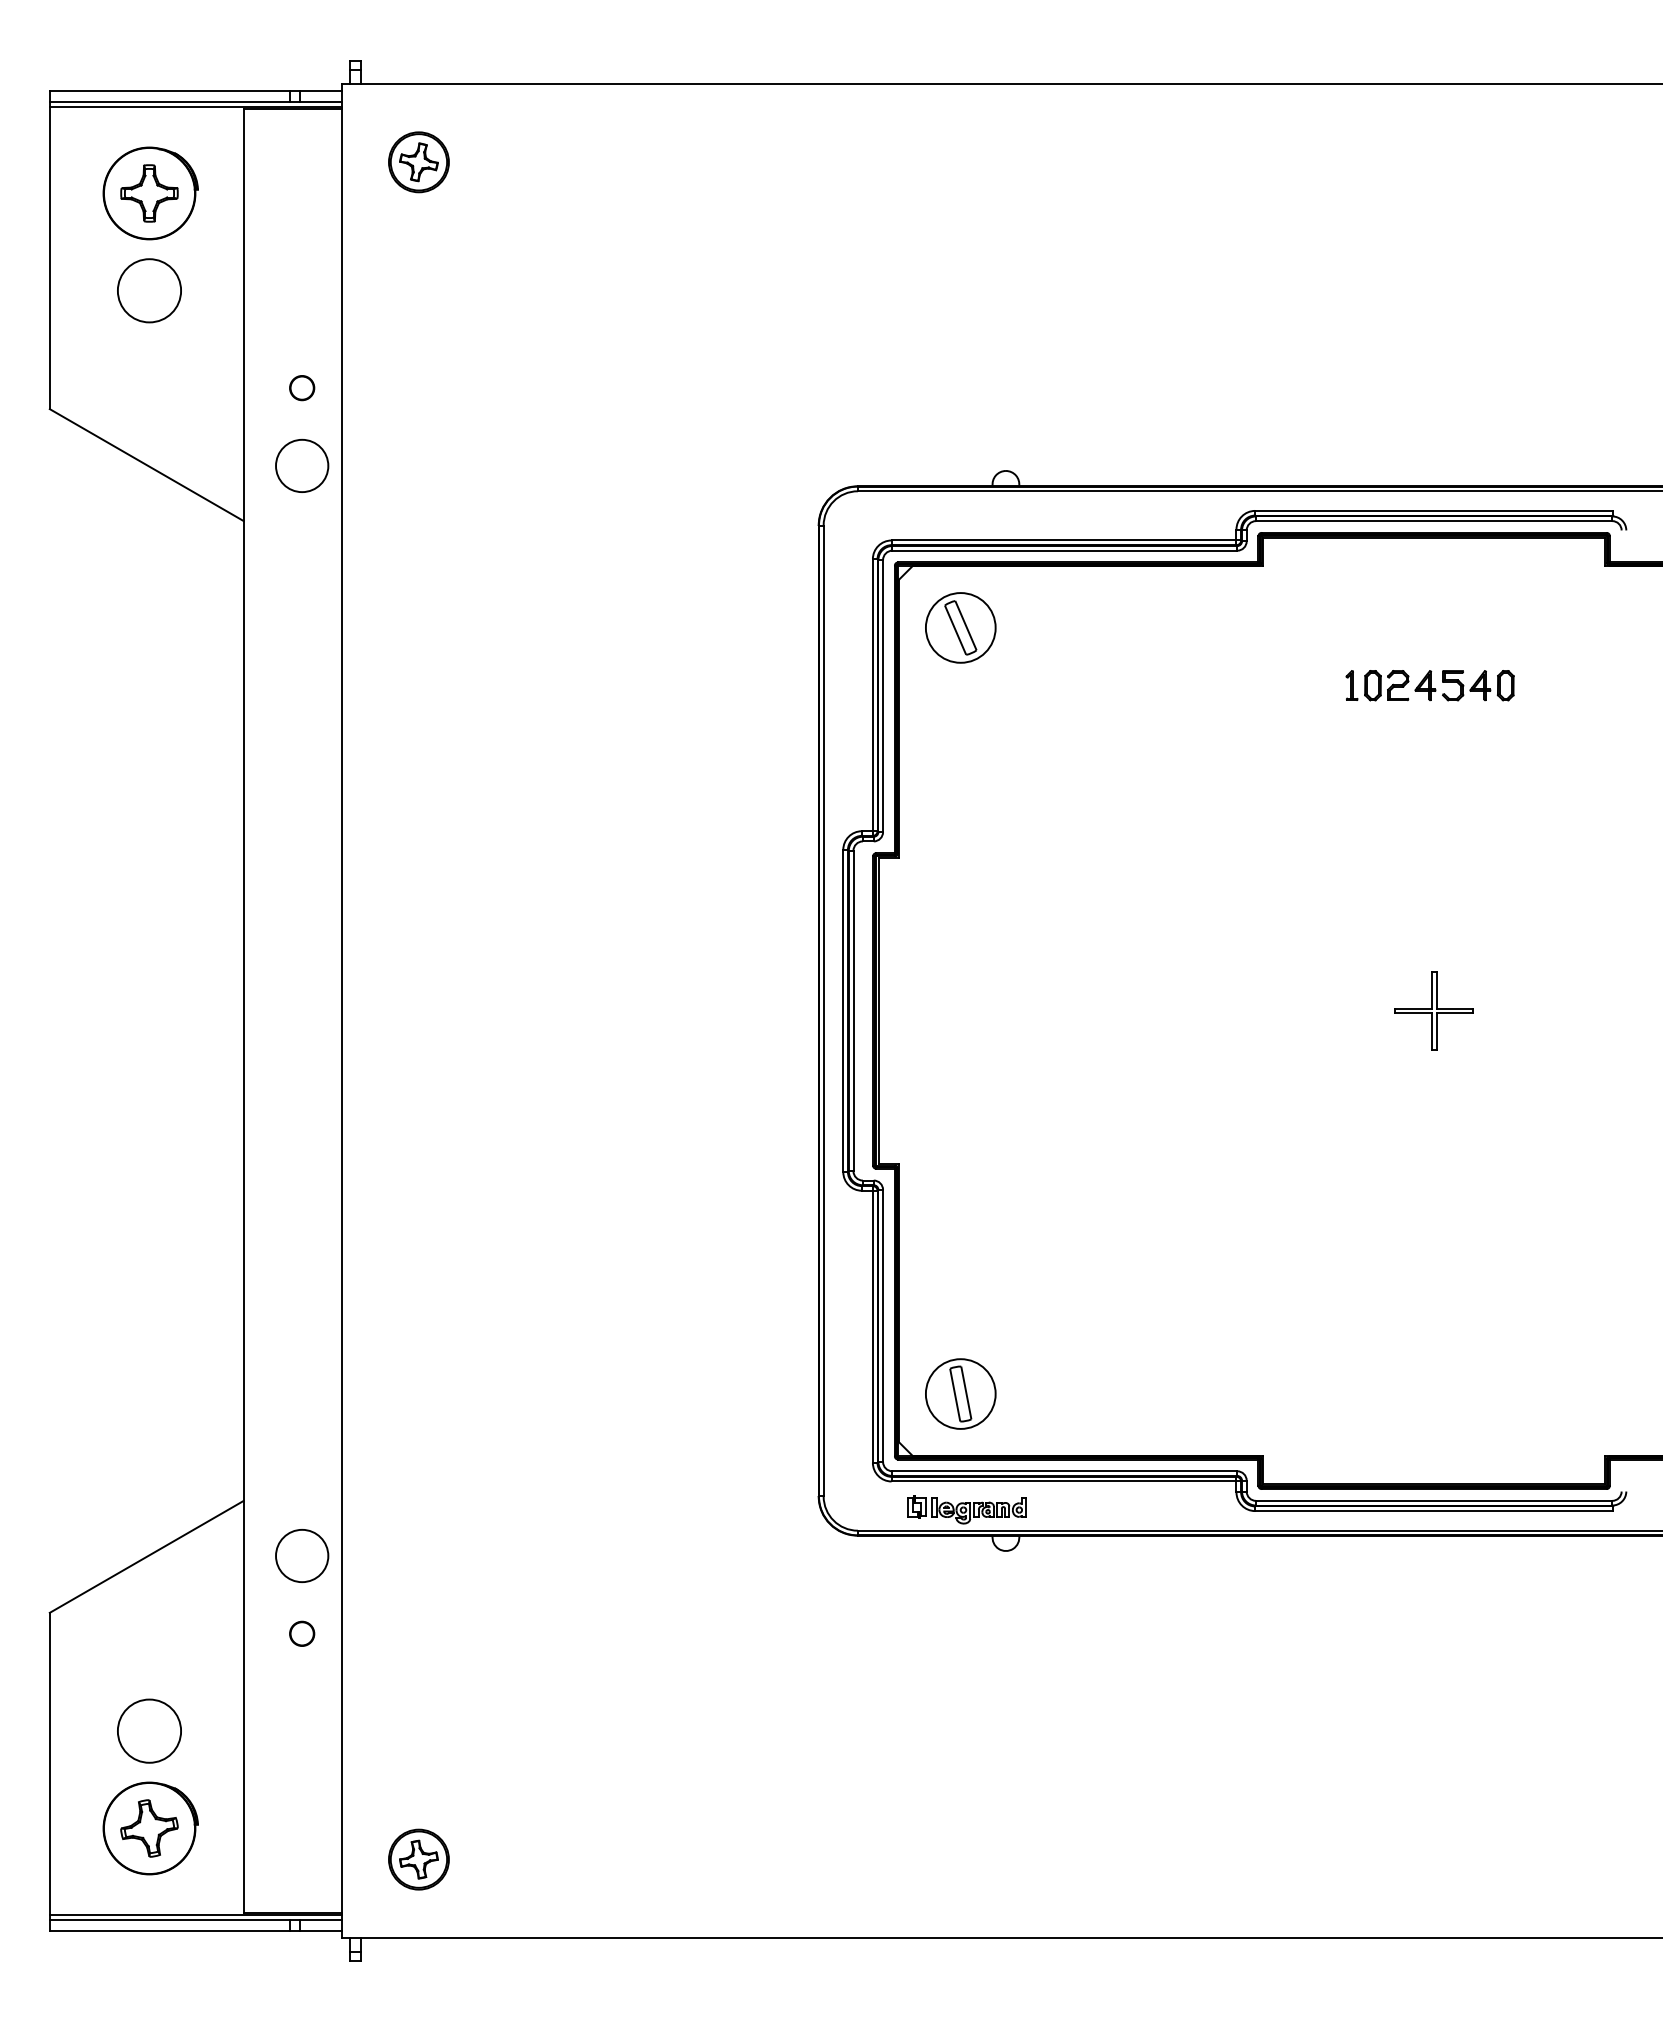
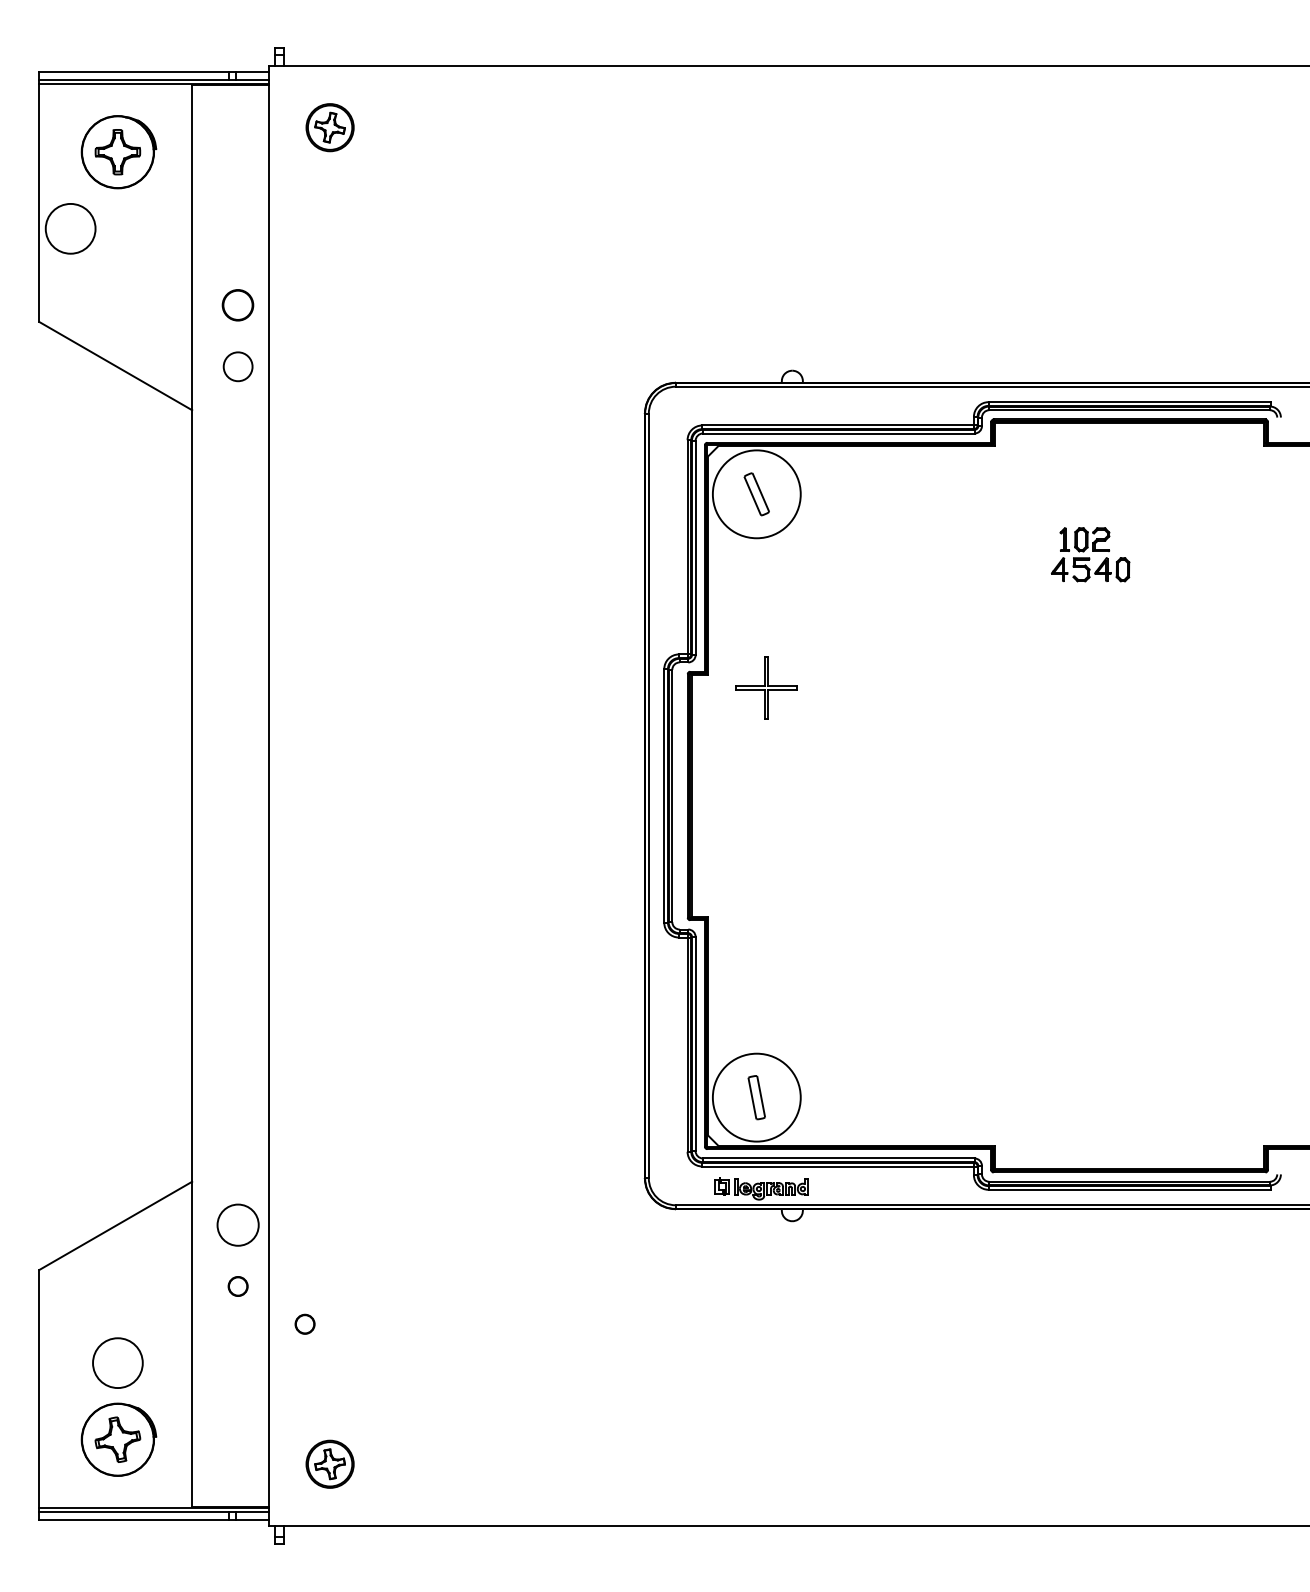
circle: (149, 290) -> (70, 228), moved
circle: (302, 388) -> (238, 305), size x1.6
circle: (302, 465) -> (238, 366), size x0.7
circle: (960, 627) -> (756, 493), size x1.6
part: (1464, 685) -> (1090, 569), moved
part: (1433, 1010) -> (766, 687), moved
circle: (960, 1393) -> (756, 1097), size x1.6
circle: (387, 1681) -> (305, 1324), added

